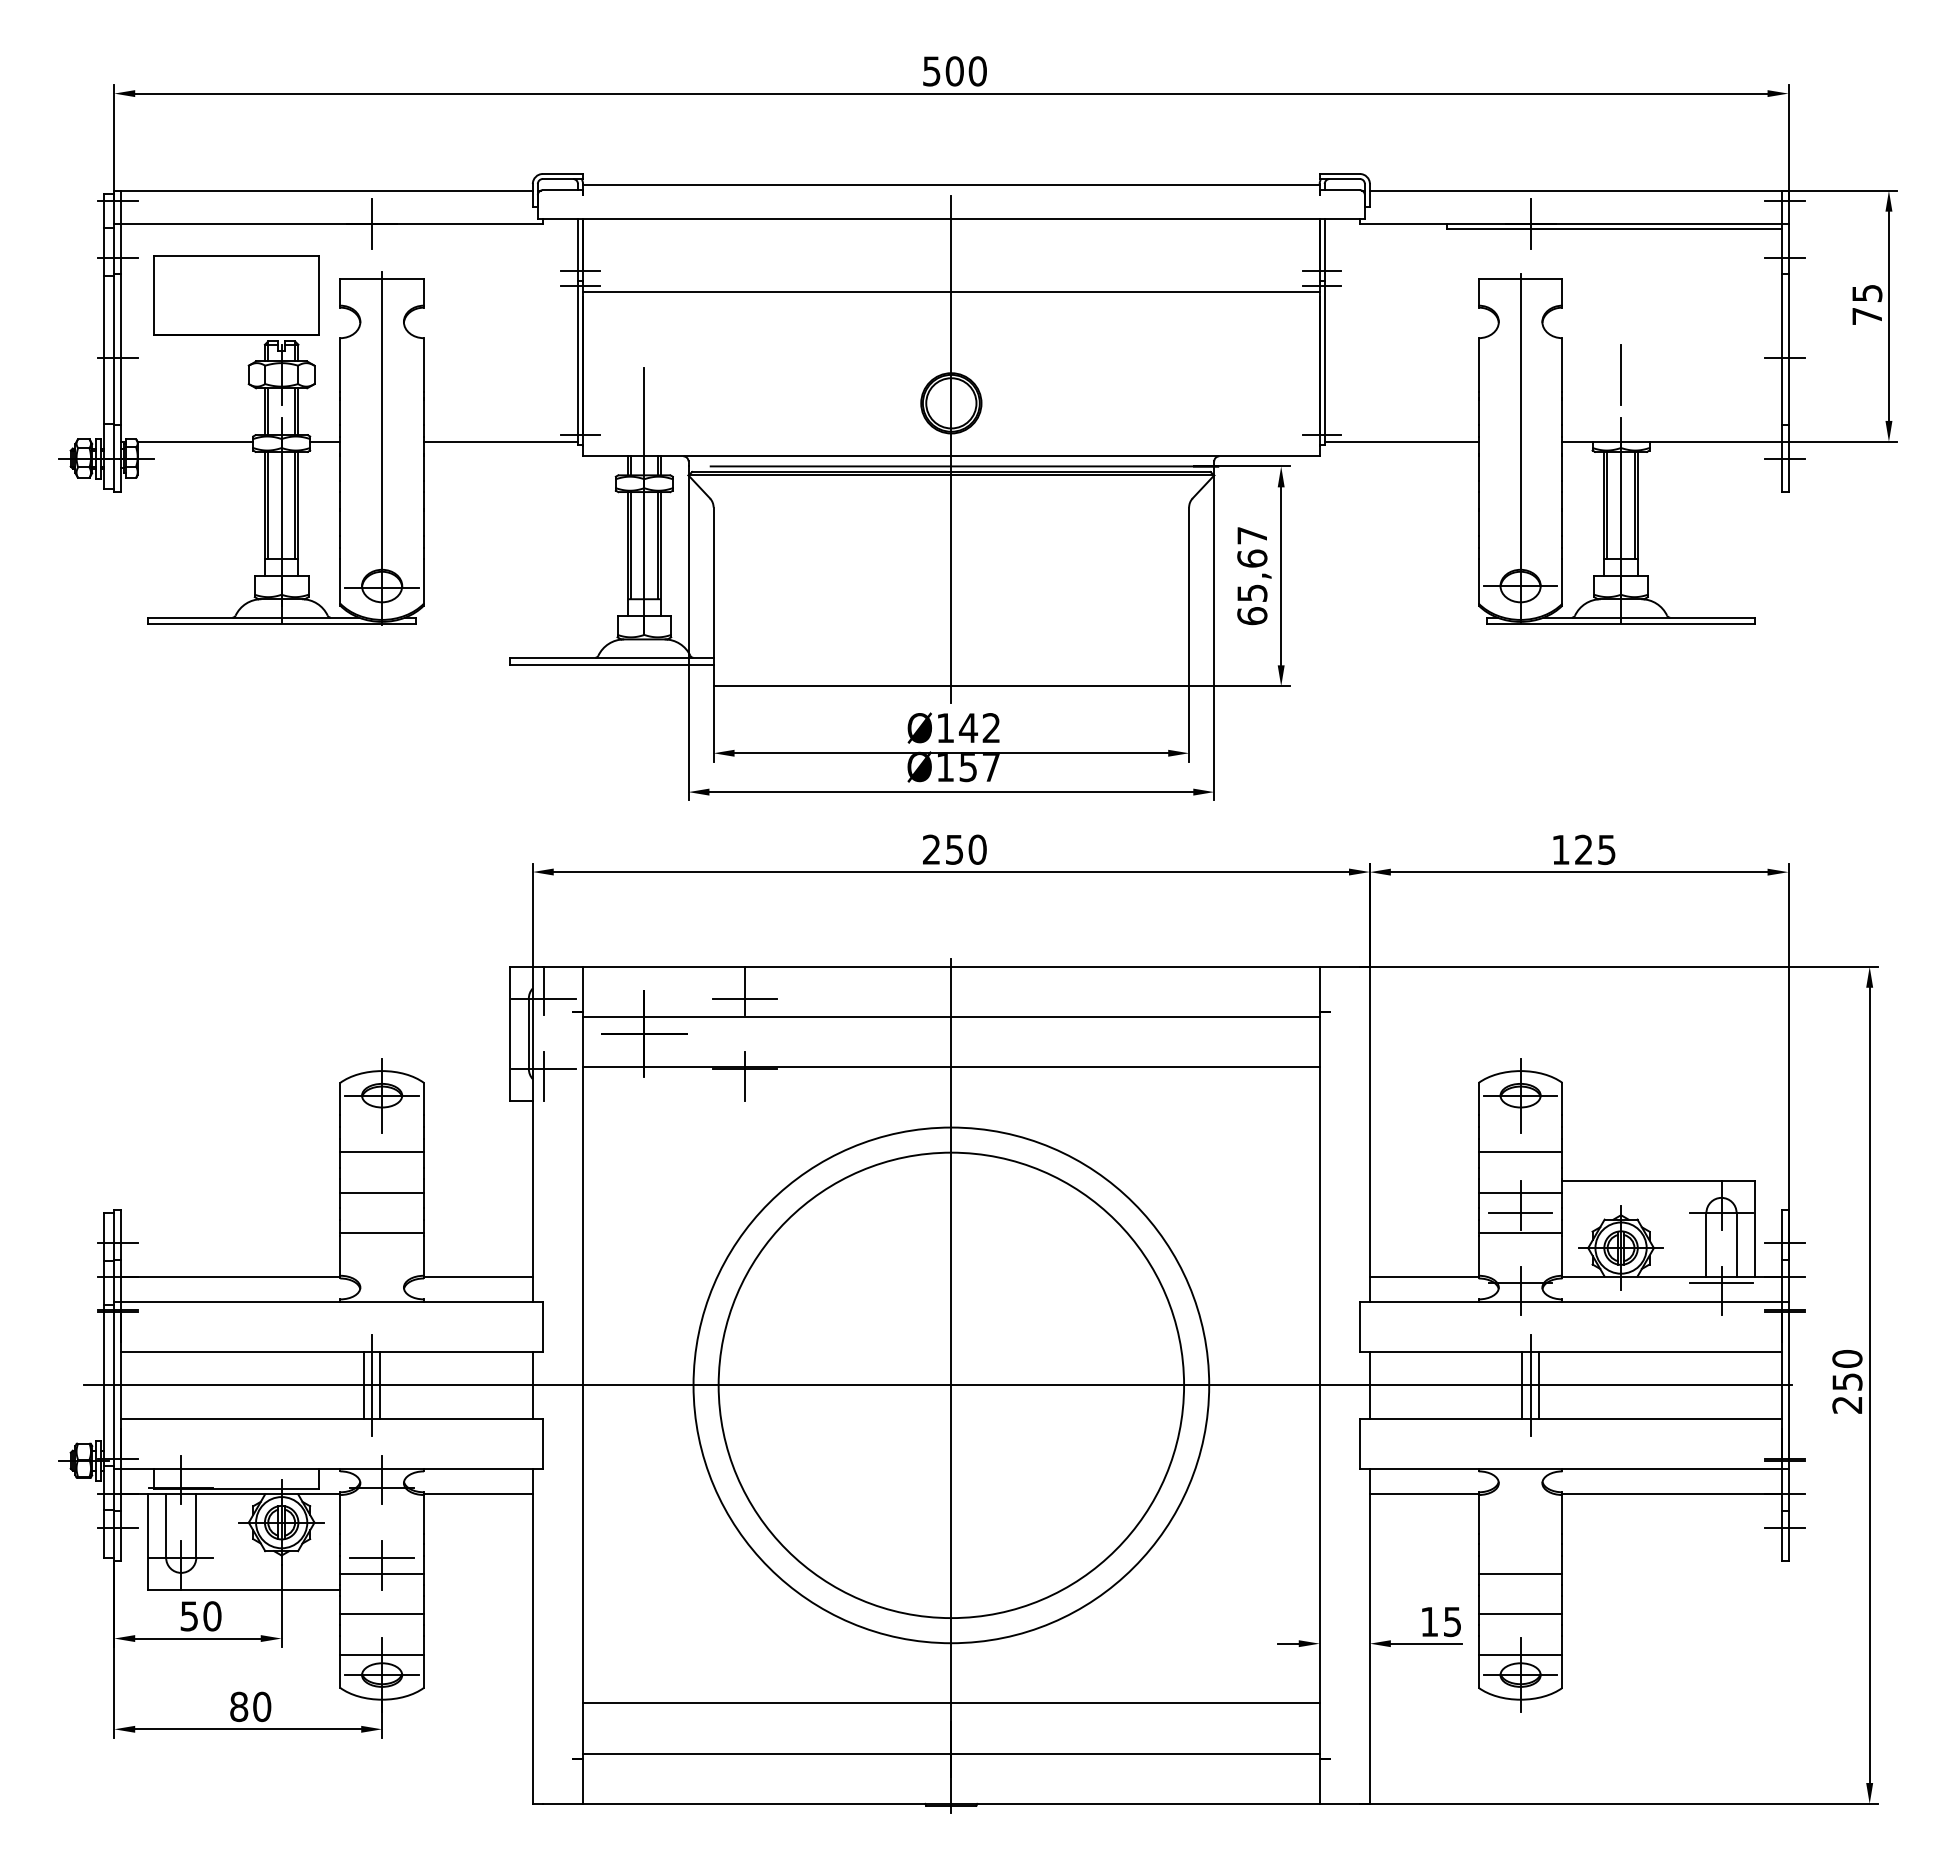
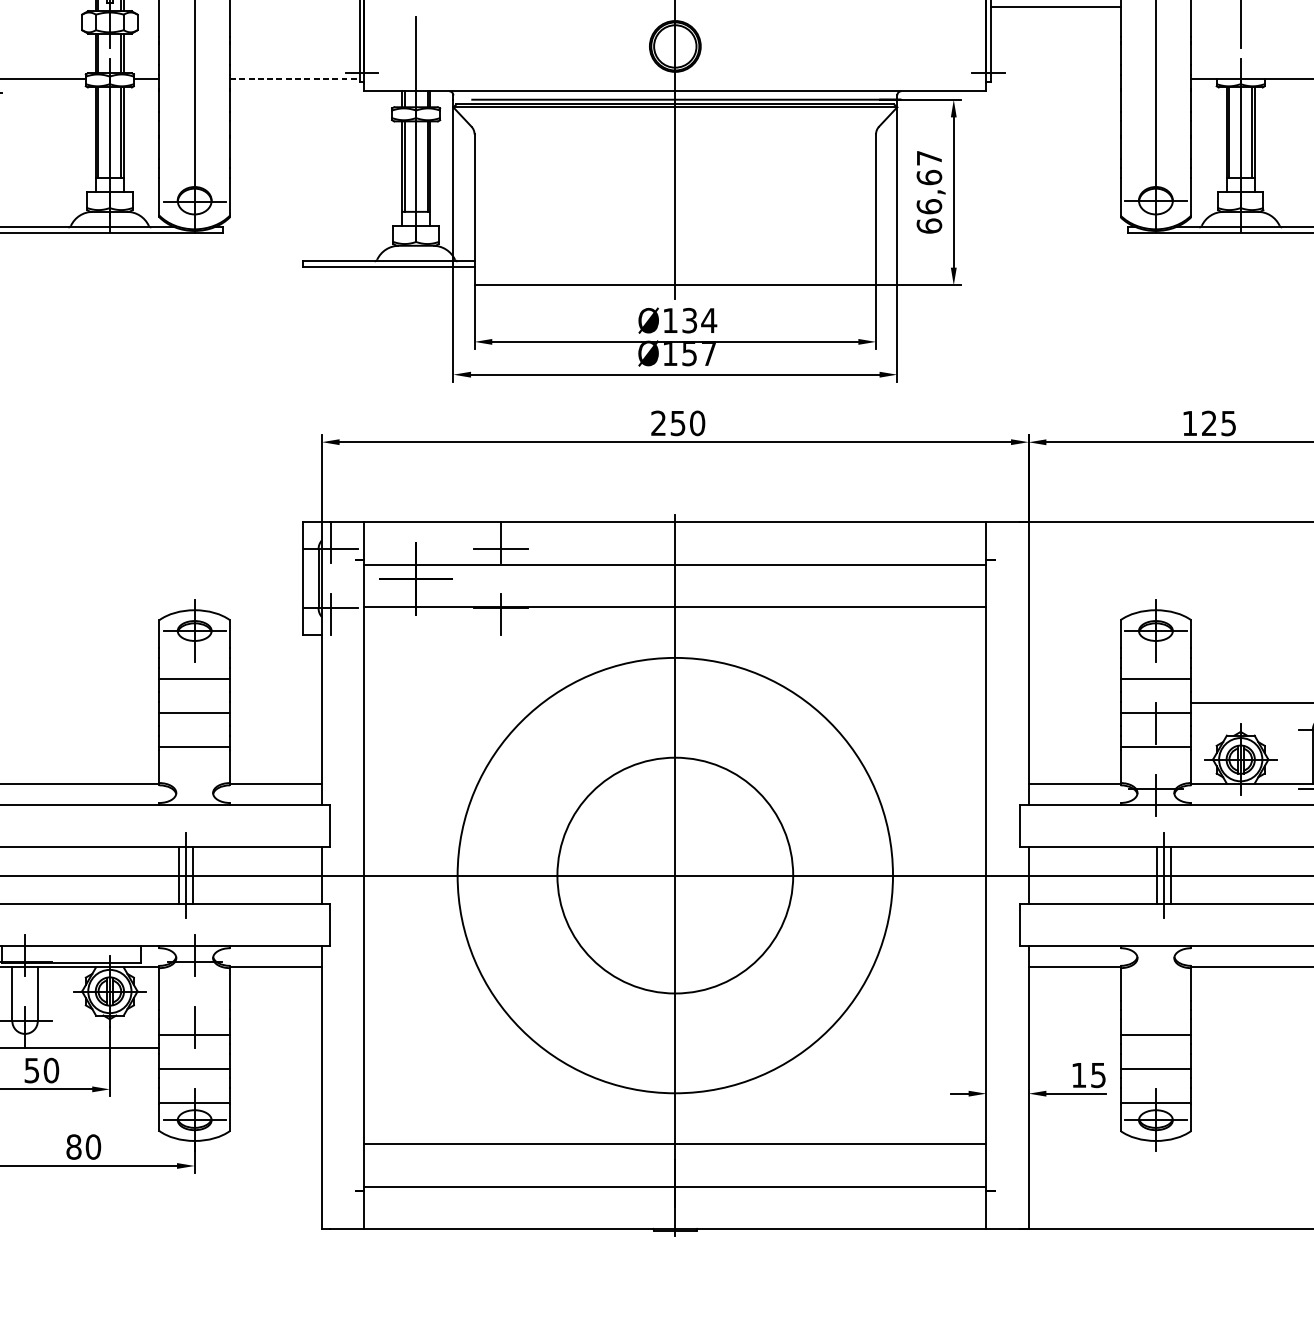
line: (501, 441) -> (295, 78), solid -> dashed
line: (1401, 441) -> (1055, 6), moved
text: (1252, 593) -> (929, 207), 65,67 -> 66,67
text: (979, 728) -> (699, 320), 142 -> 134
line: (1520, 1212) -> (1155, 729), removed
circle: (951, 1385) -> (675, 875), size x0.6
line: (381, 1557) -> (194, 1020), removed

